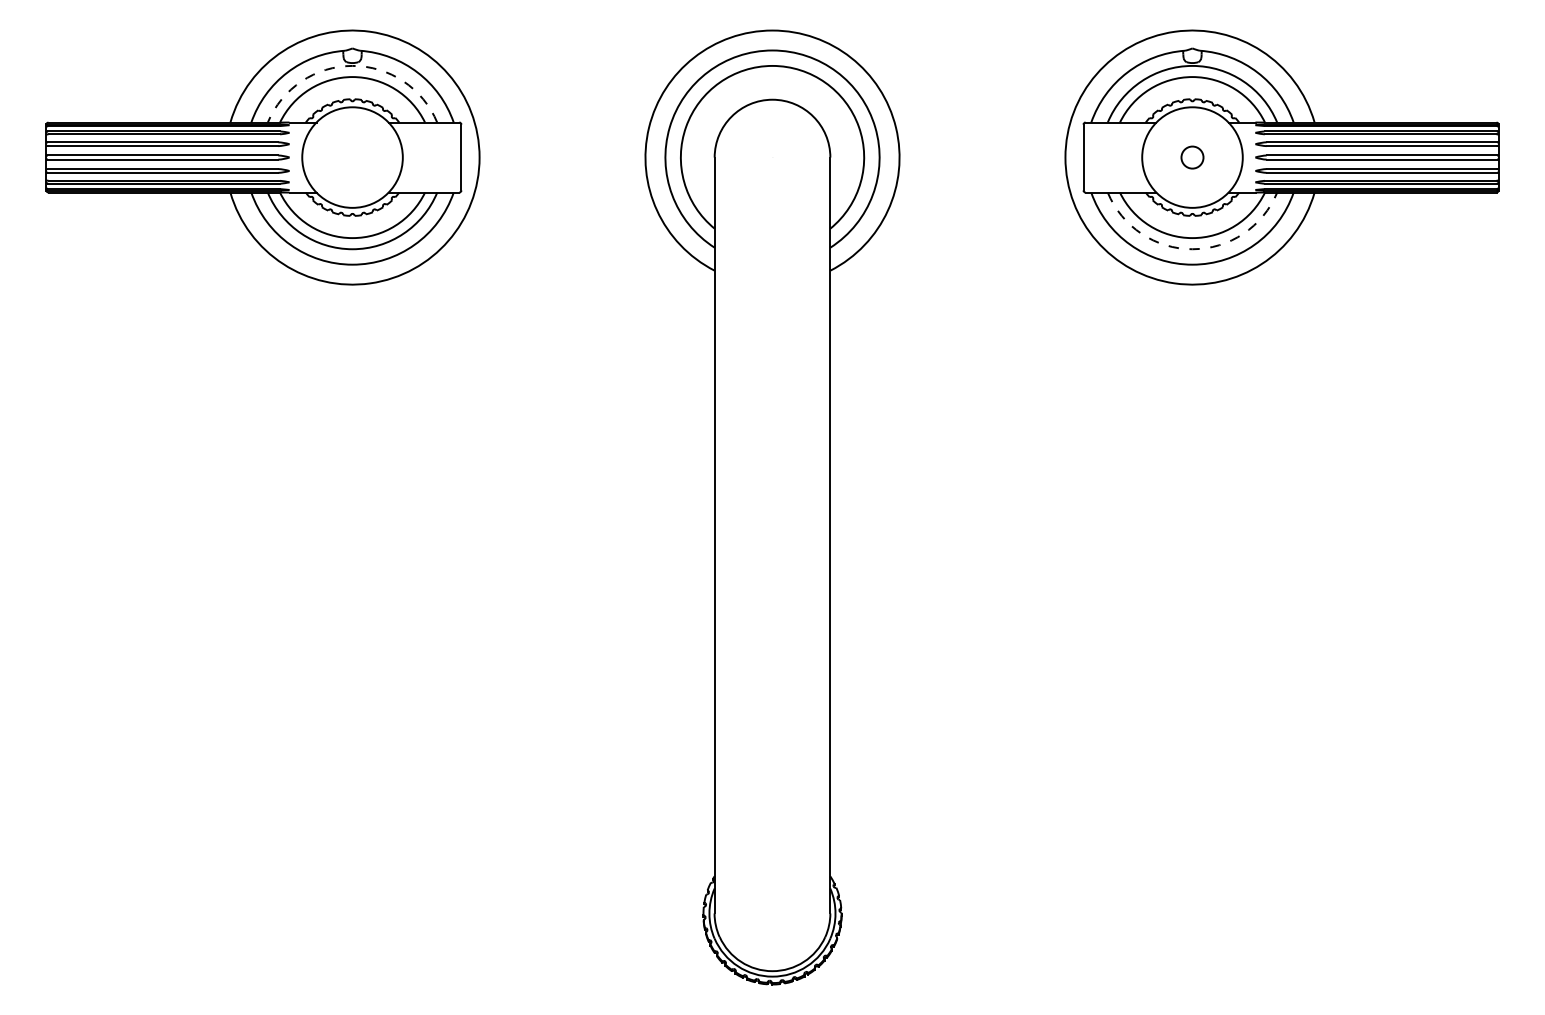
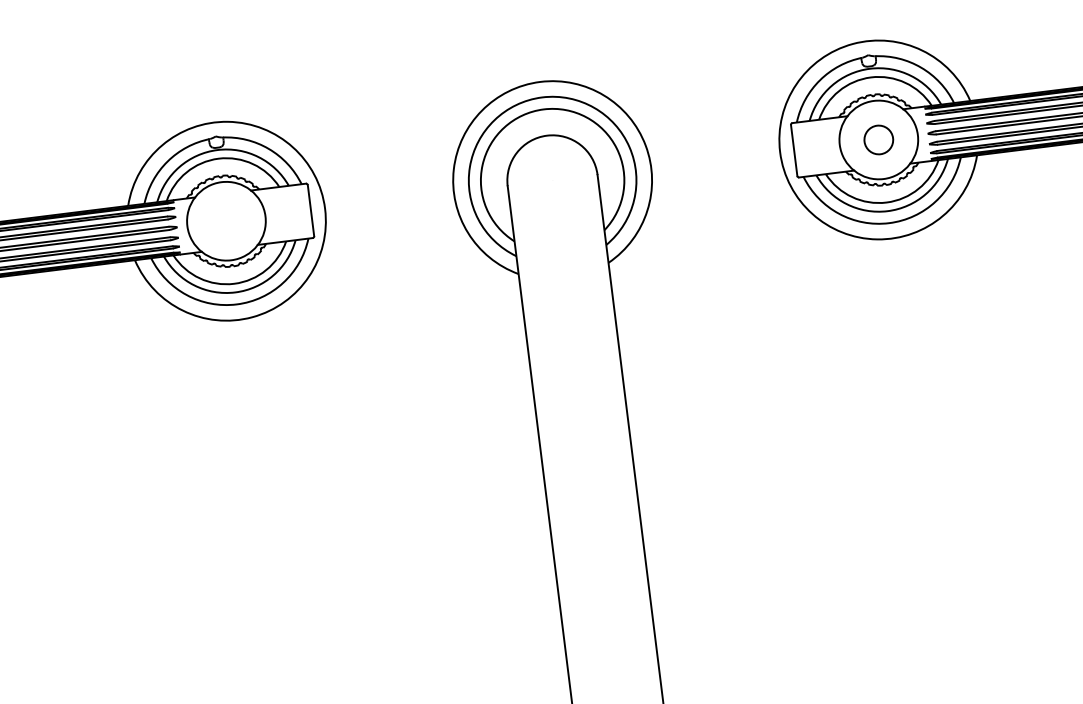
arc: (352, 65) -> (217, 149), dashed -> solid
circle: (1192, 157) -> (878, 139), size x1.67
arc: (1192, 249) -> (887, 211), dashed -> solid

